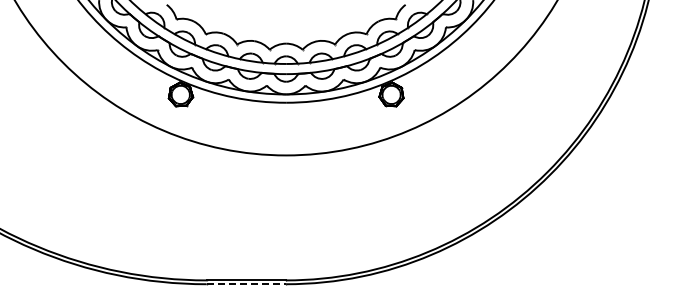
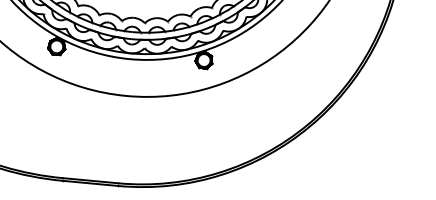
line: (246, 284) -> (90, 183), dashed -> solid

